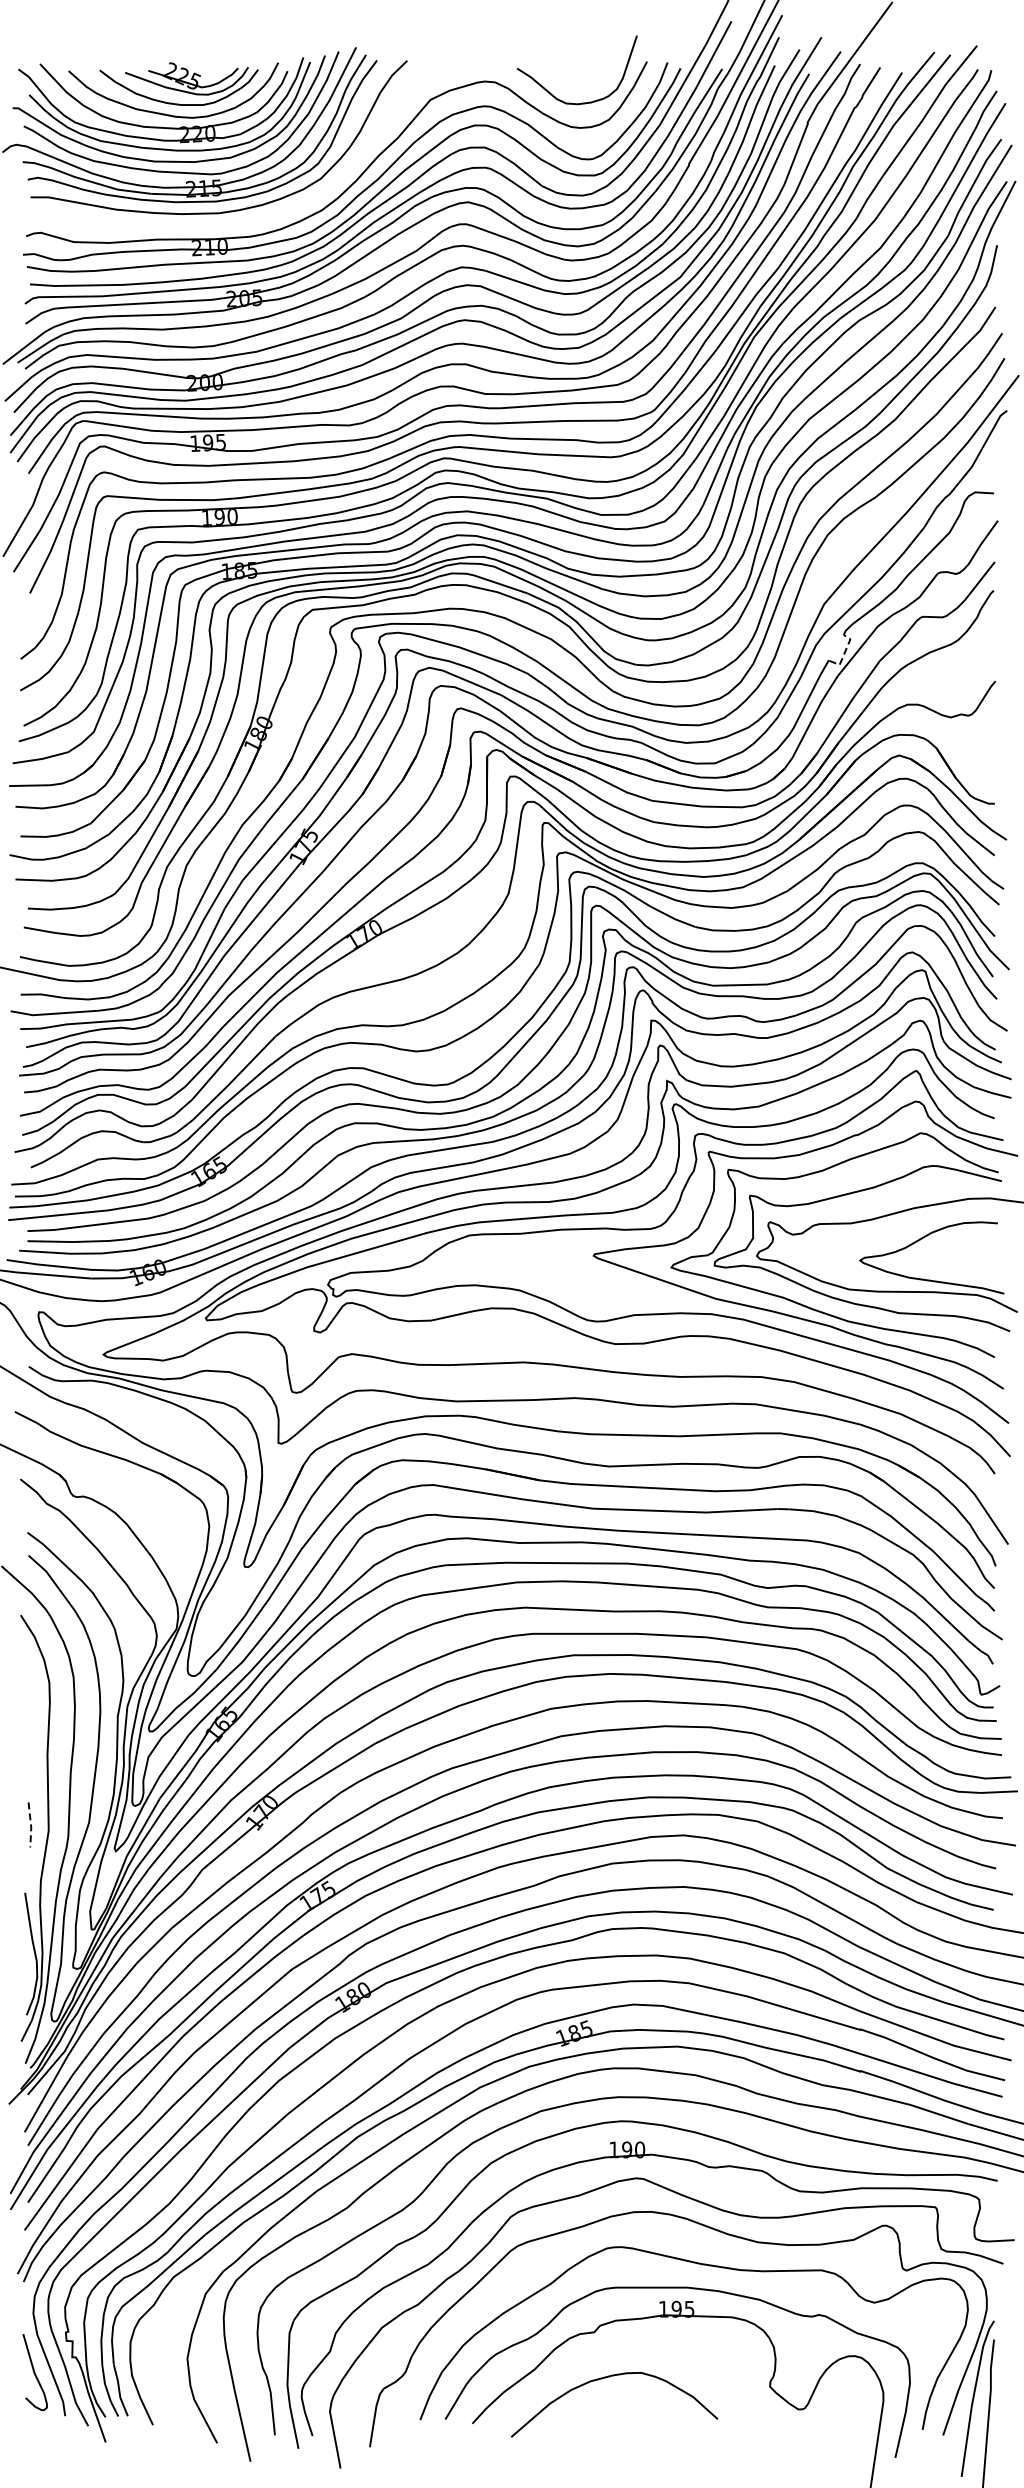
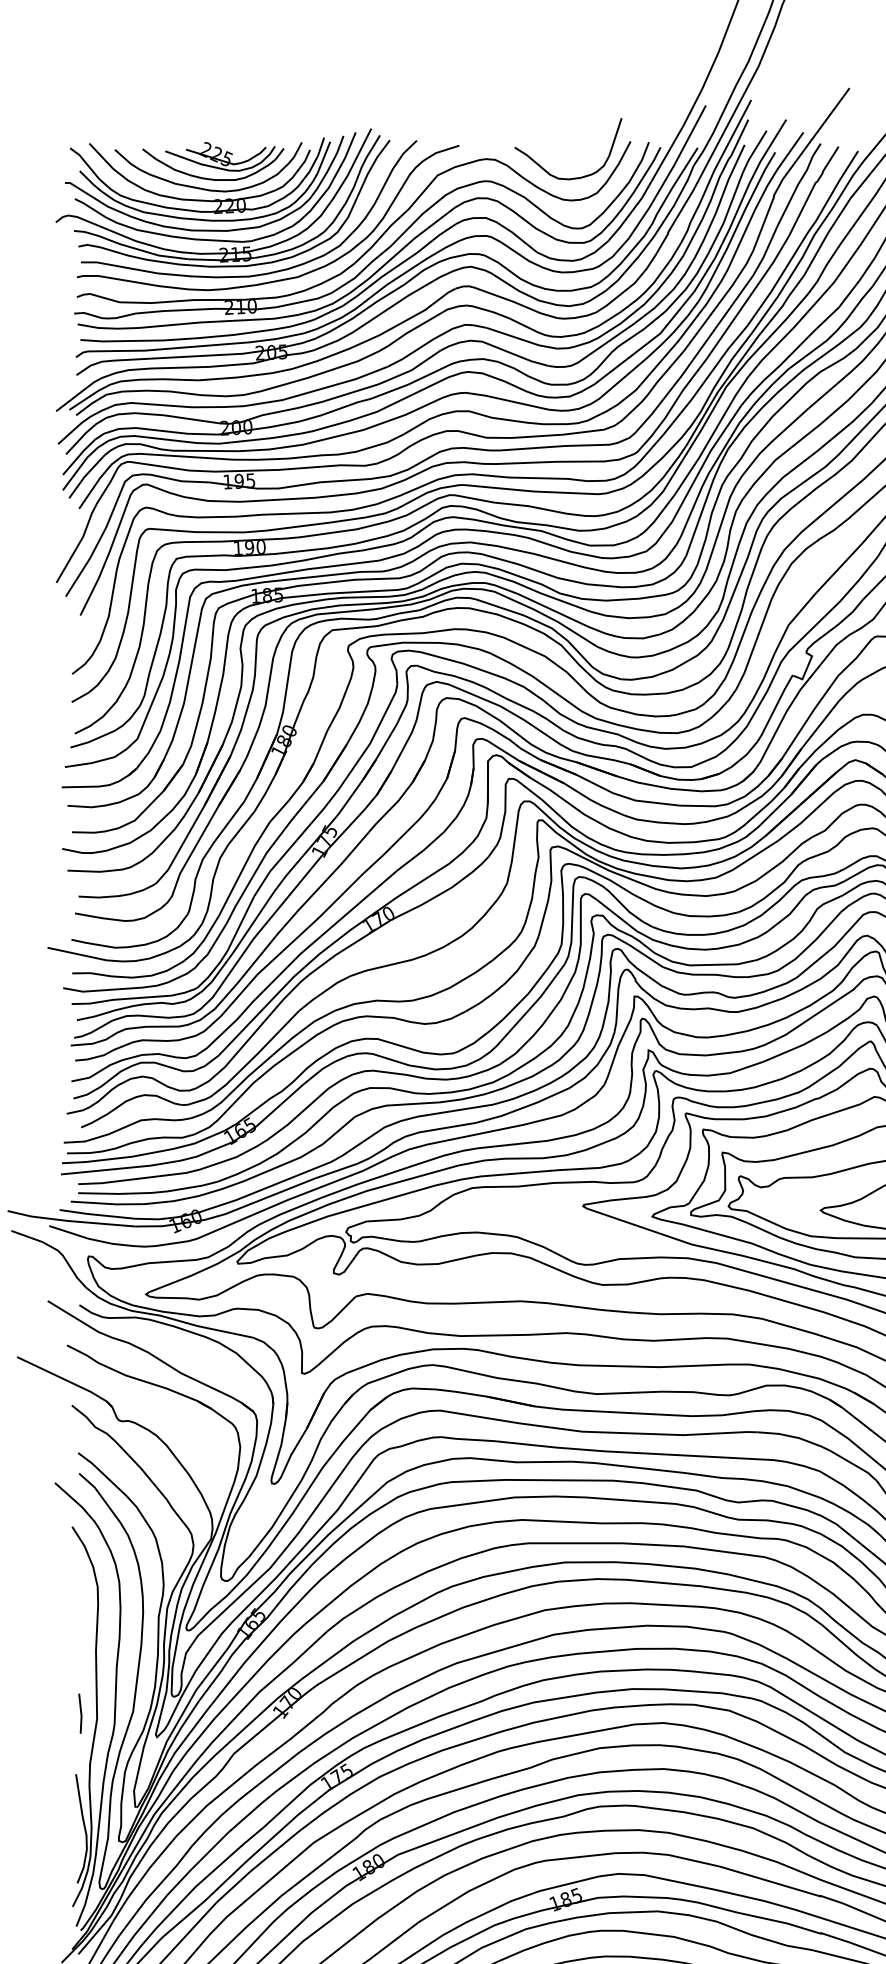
curve: (253, 216) -> (279, 279), added
line: (844, 653) -> (806, 669), dashed -> solid
line: (31, 1825) -> (81, 1714), dashed -> solid

